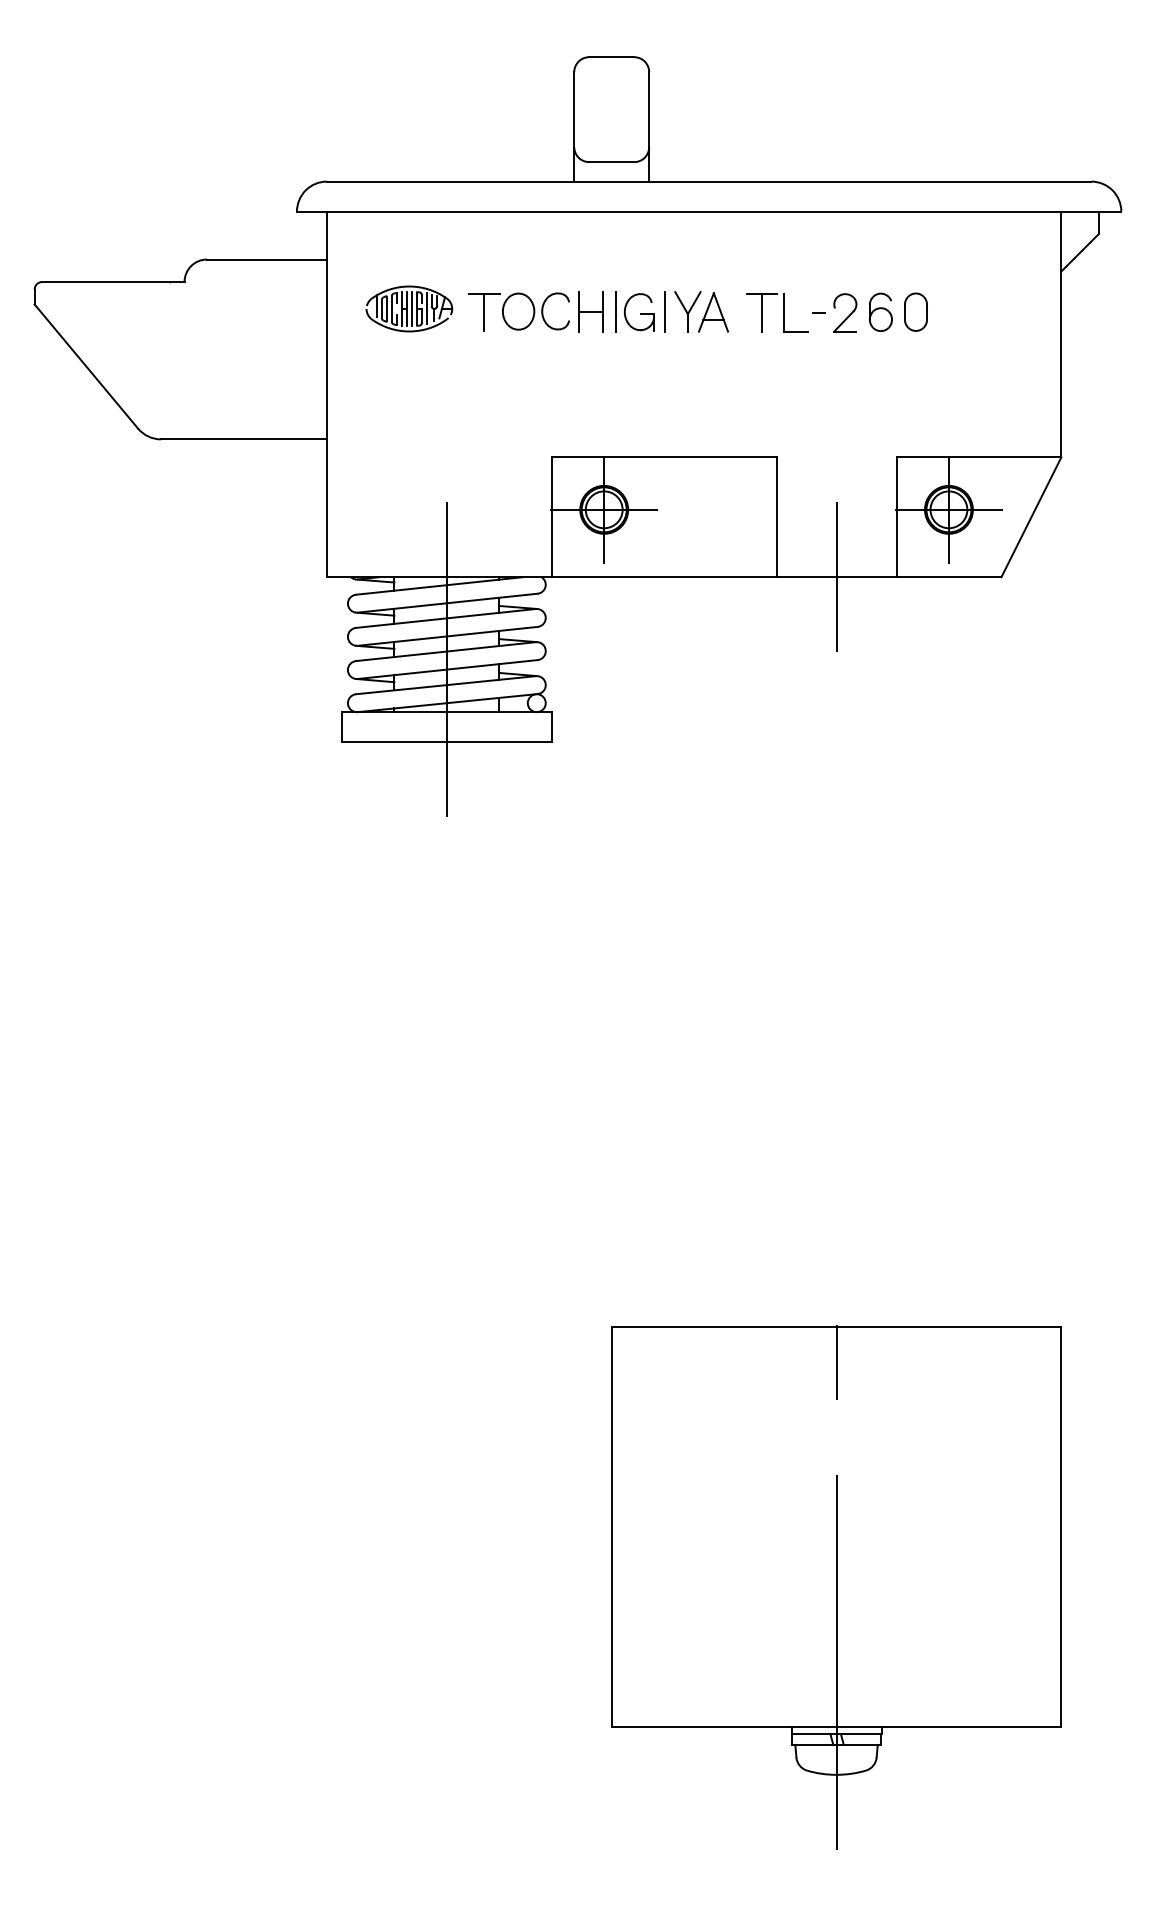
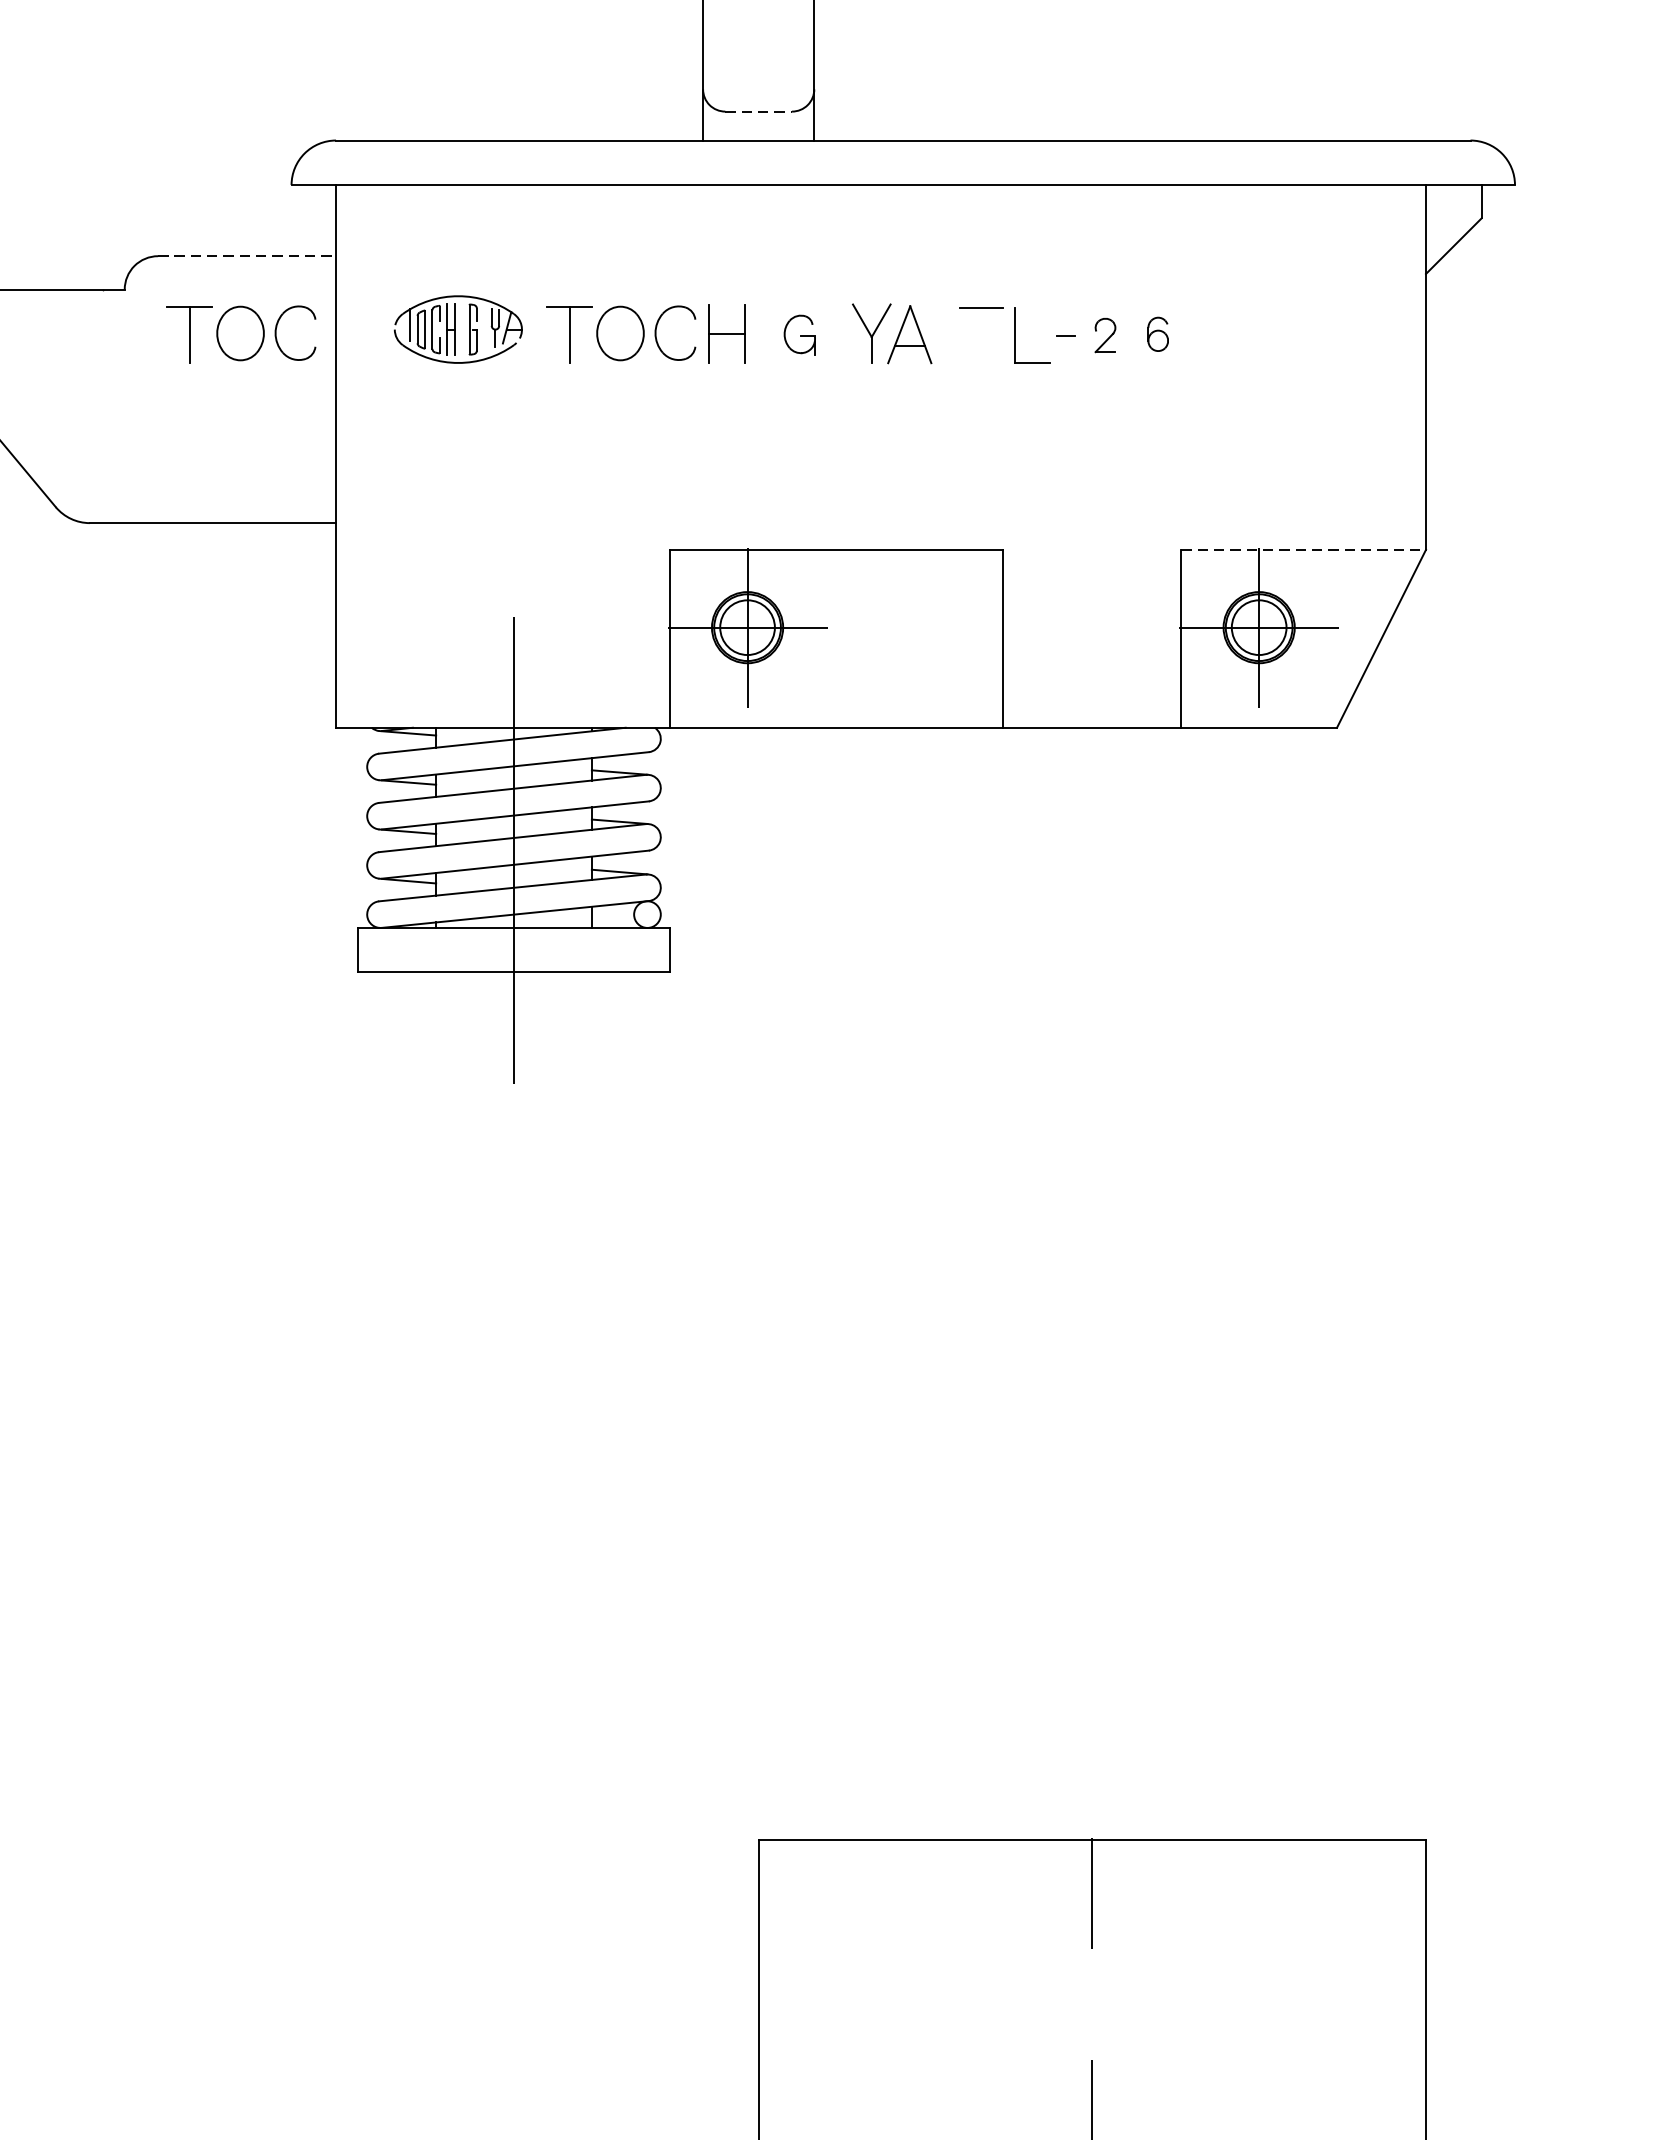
line: (612, 162) -> (759, 112), solid -> dashed
line: (266, 259) -> (246, 256), solid -> dashed
line: (426, 307) -> (483, 327), removed
line: (411, 308) -> (461, 328), removed
part: (262, 311) -> (240, 333), added
line: (615, 311) -> (764, 333), removed
line: (664, 311) -> (837, 333), removed
part: (880, 311) -> (1157, 333), size x0.6
part: (915, 311) -> (1209, 333), removed
part: (639, 312) -> (799, 334), size x0.7
line: (761, 312) -> (980, 334), removed
part: (845, 312) -> (1105, 334), size x0.6
line: (979, 457) -> (1304, 549), solid -> dashed
line: (836, 577) -> (1092, 728), removed

